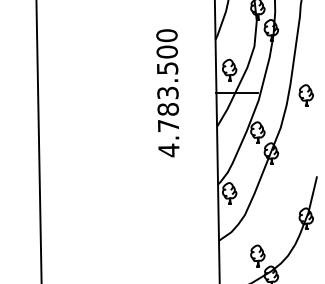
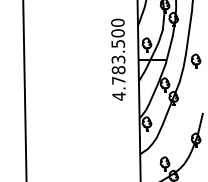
text: (167, 92) -> (118, 59), moved

